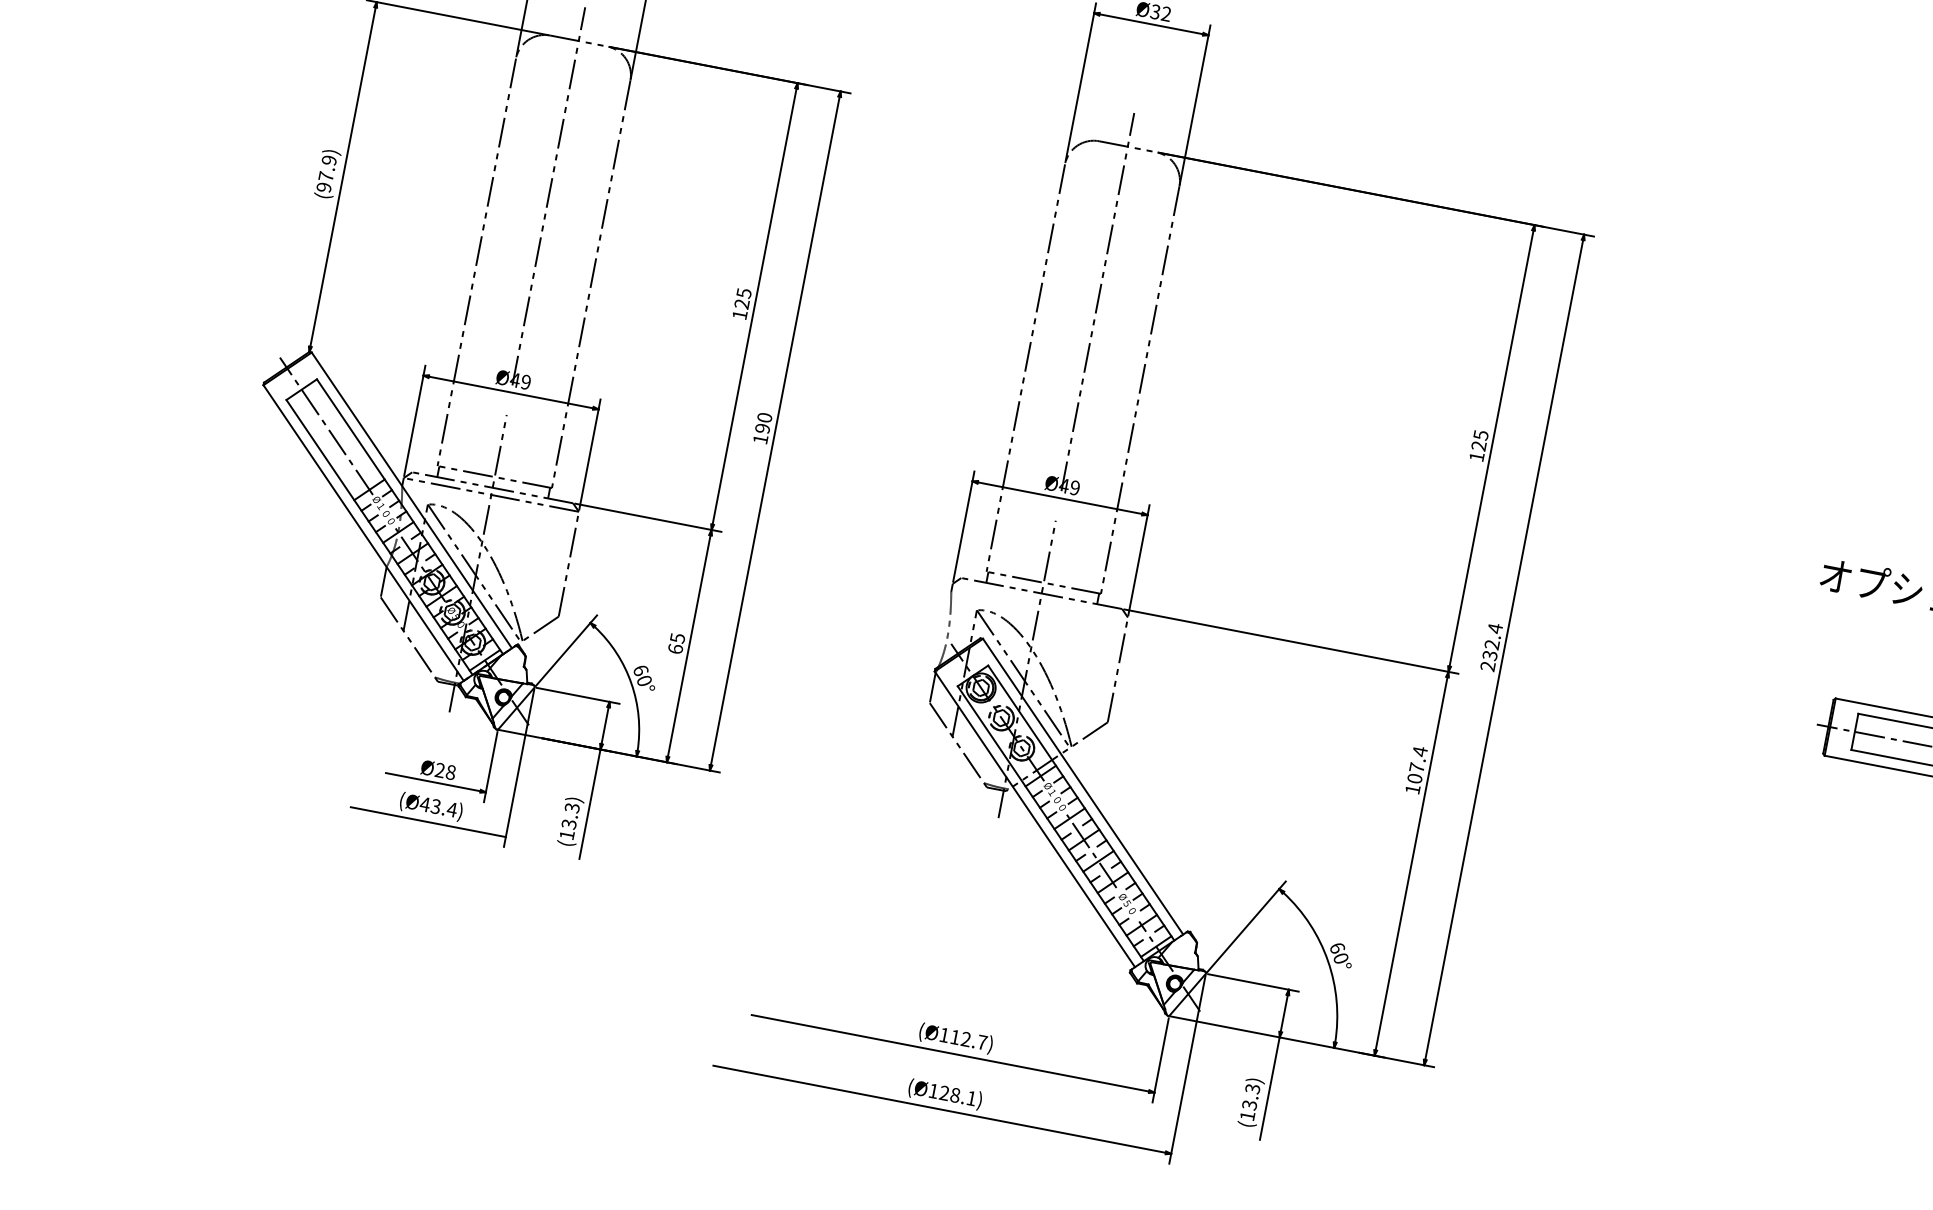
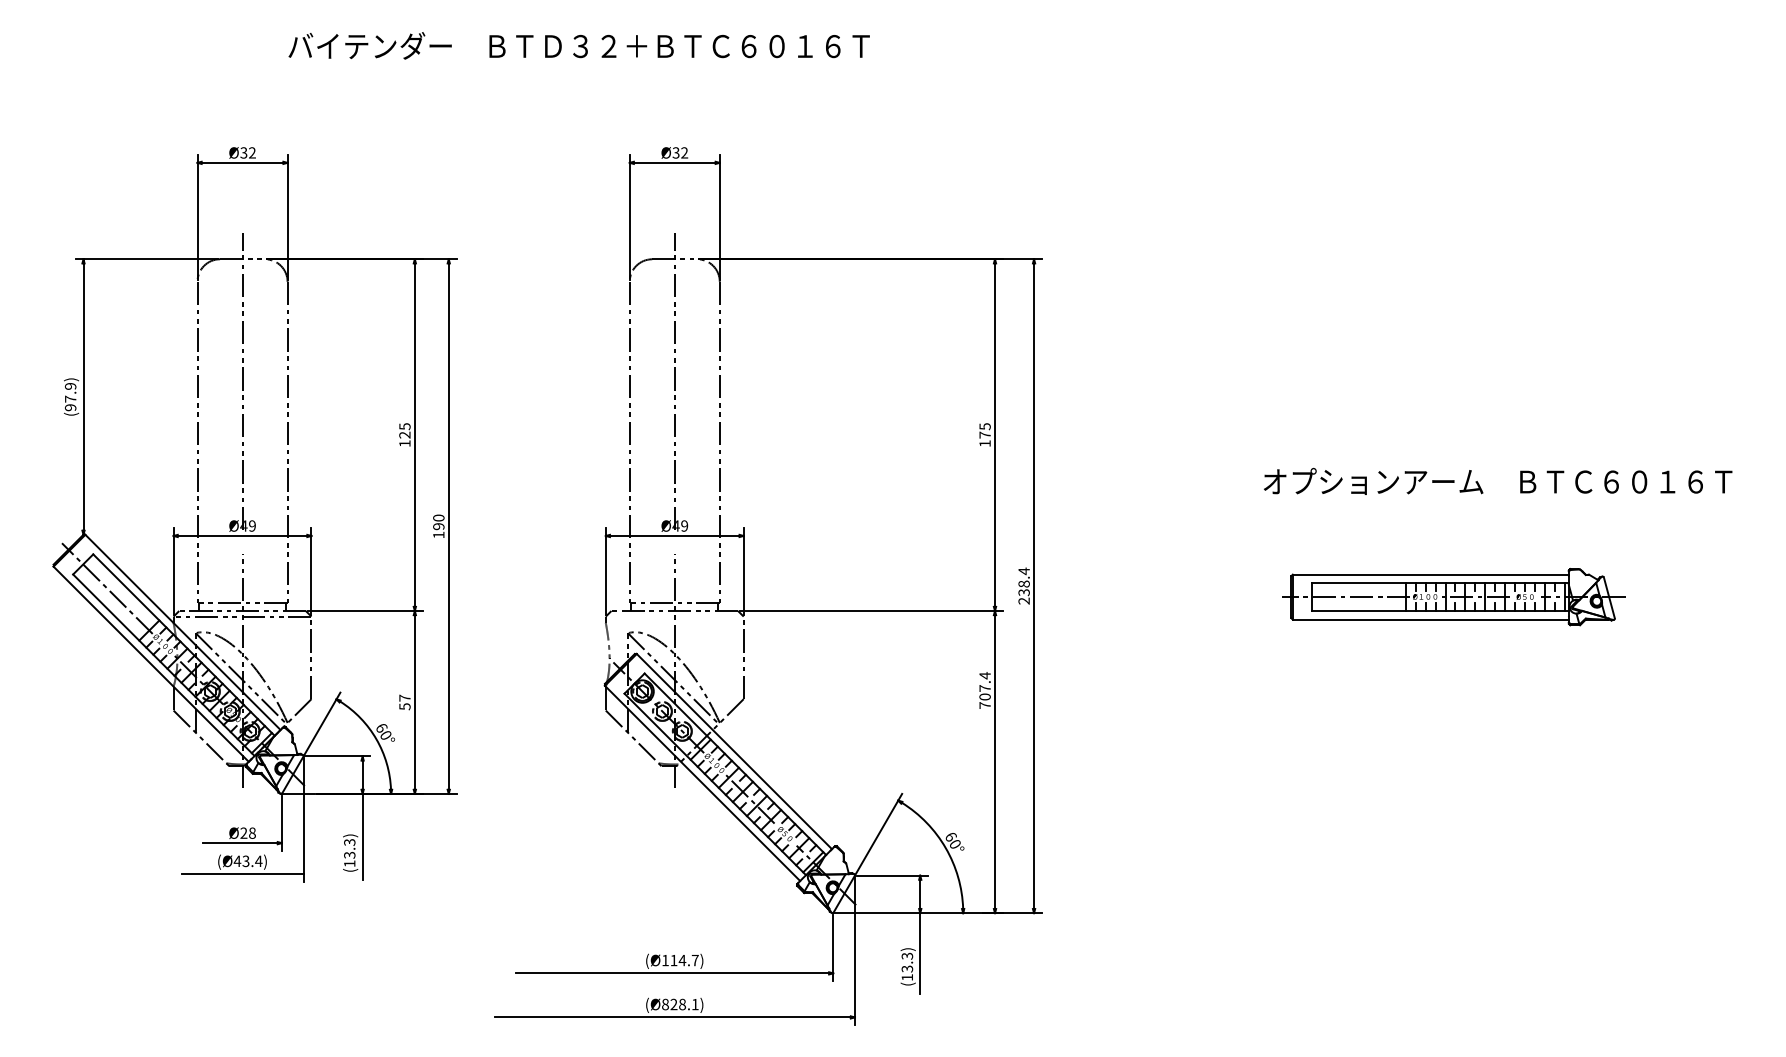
text: (1478, 445) -> (984, 434), 125 -> 175
text: (676, 643) -> (404, 702), 65 -> 57
text: (1491, 643) -> (1023, 583), 232.4 -> 238.4
text: (1412, 789) -> (984, 705), 107.4 -> 707.4
text: (966, 1039) -> (682, 960), (Ø112.7) -> (Ø114.7)
text: (933, 1091) -> (665, 1004), (Ø128.1) -> (Ø828.1)

